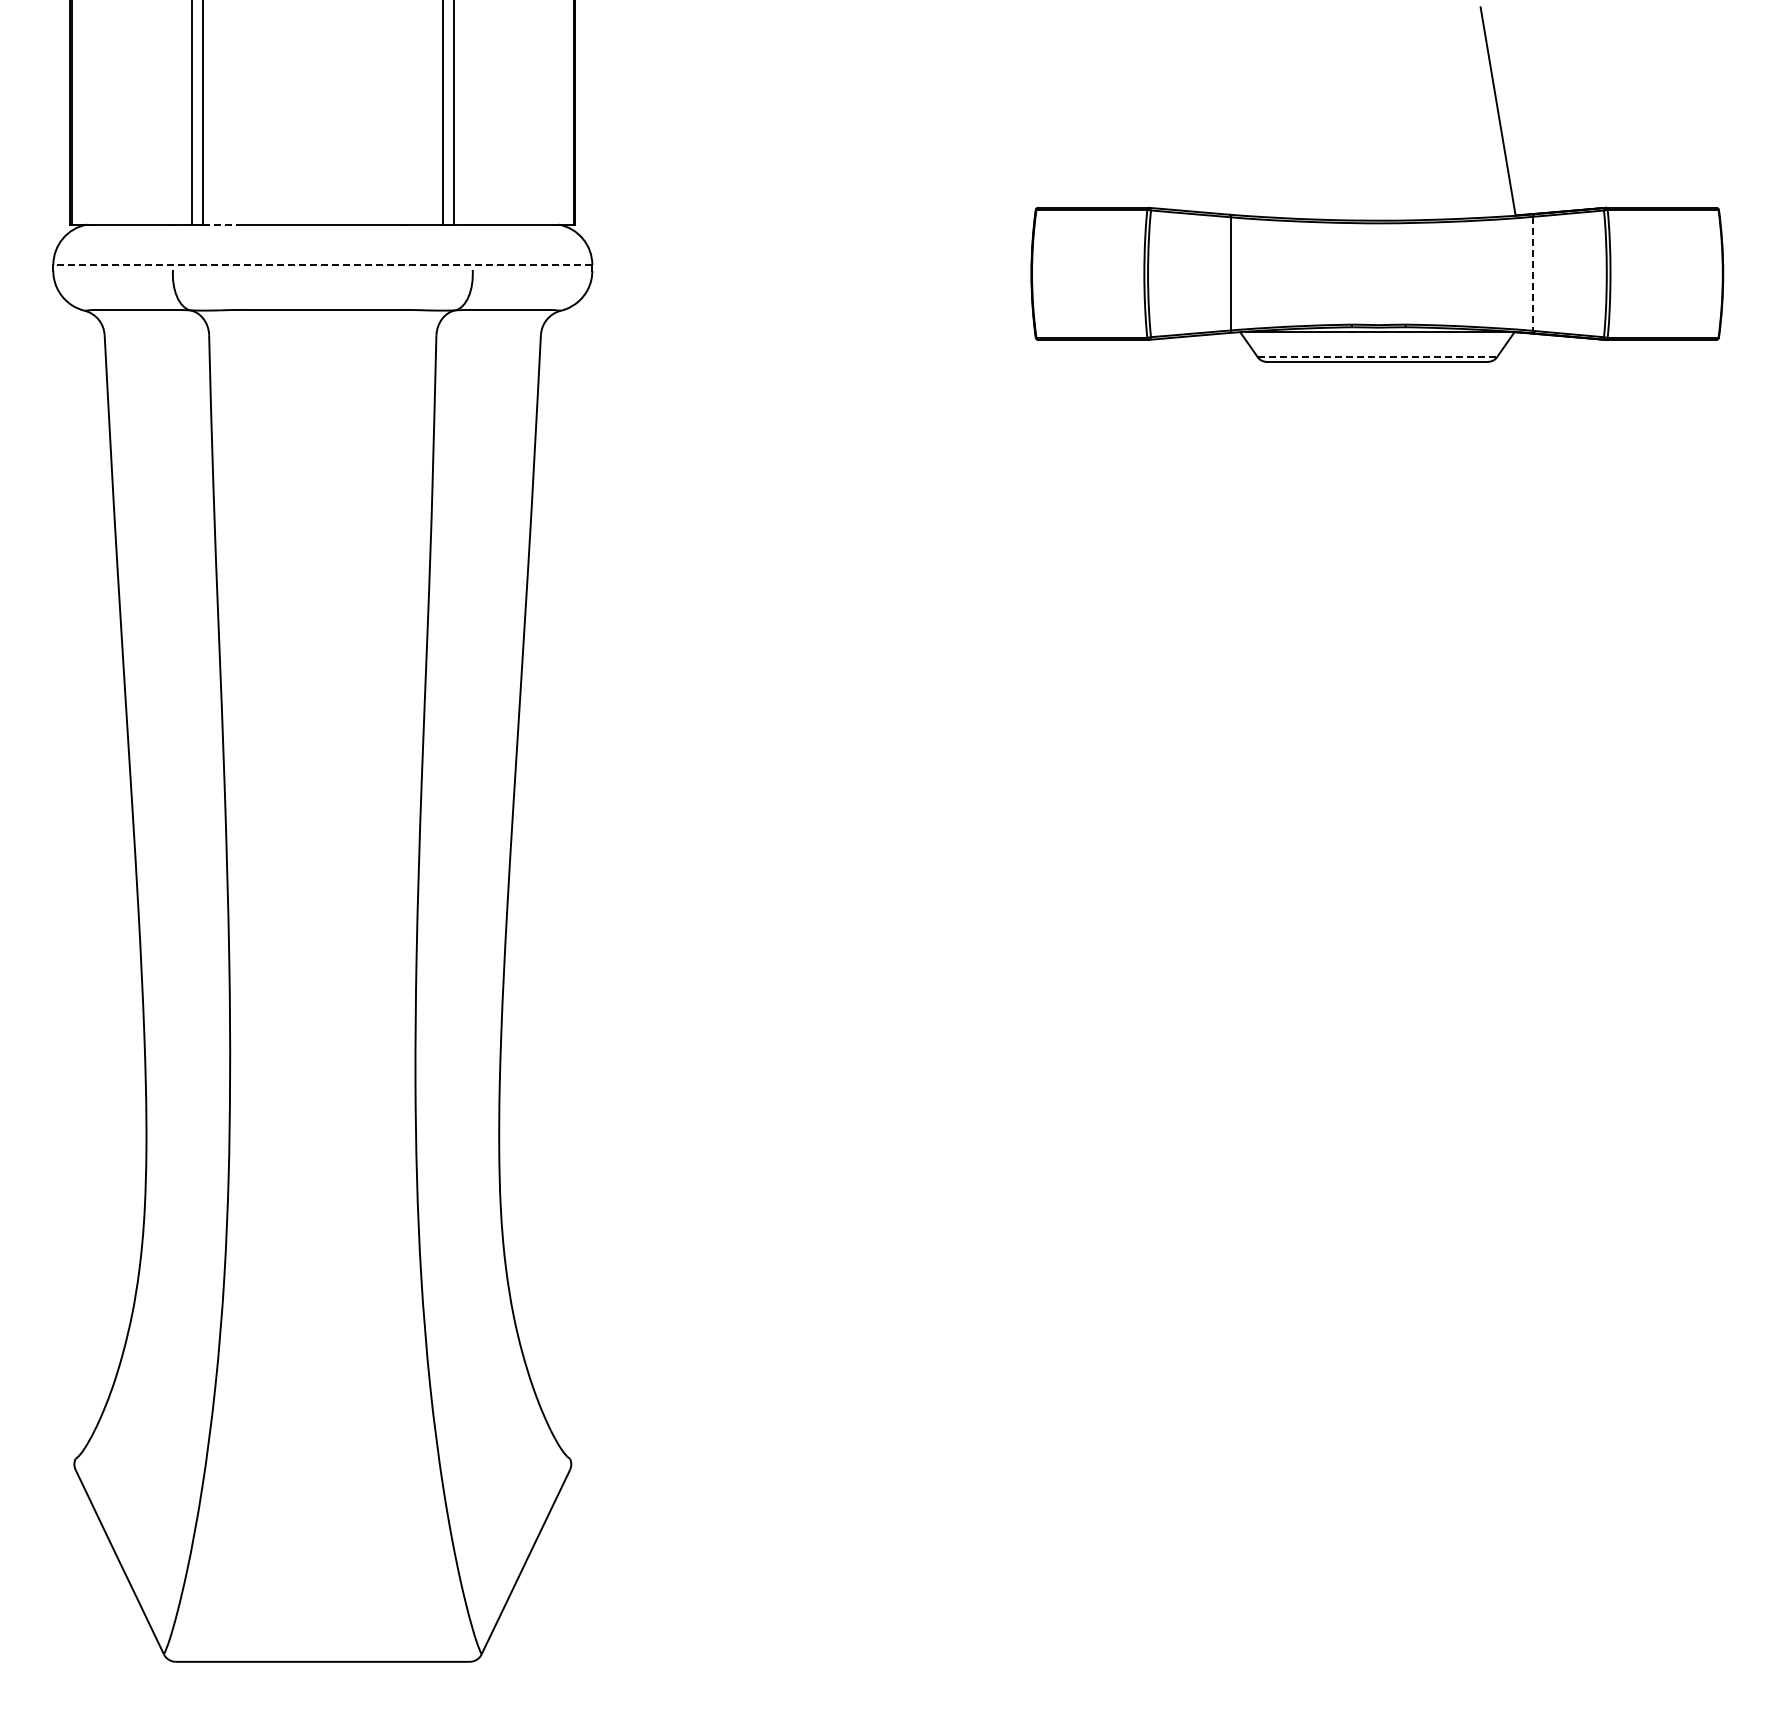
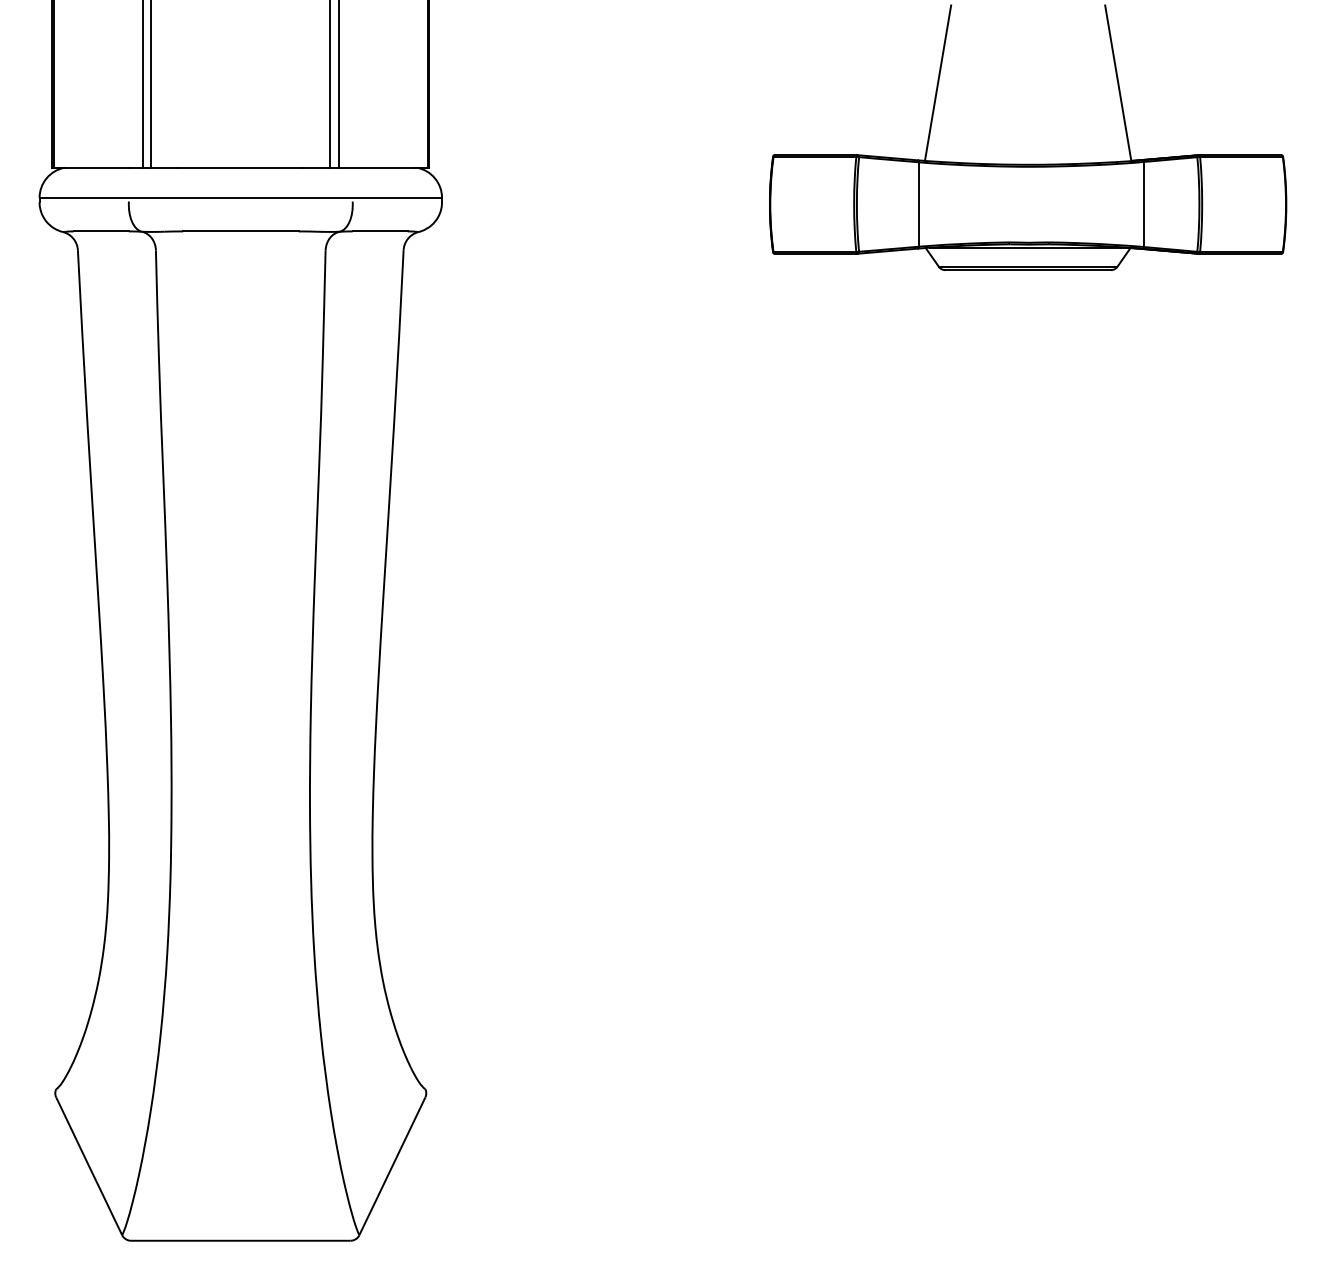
line: (1256, 111) -> (937, 83), added
line: (221, 224) -> (165, 167), dashed -> solid
line: (322, 264) -> (240, 197), dashed -> solid
line: (1533, 274) -> (1144, 204), dashed -> solid
line: (1377, 357) -> (1028, 266), dashed -> solid

